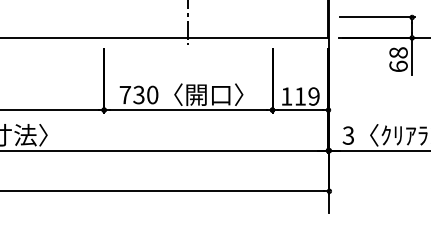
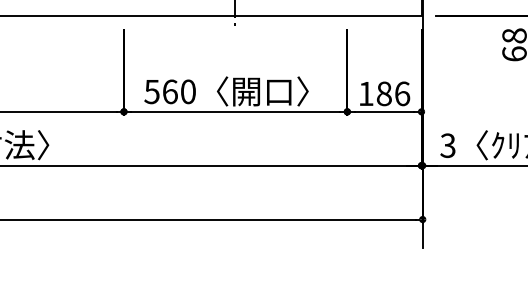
text: (131, 94) -> (160, 91), 730 -> 560
text: (306, 96) -> (392, 93), 119 -> 186

